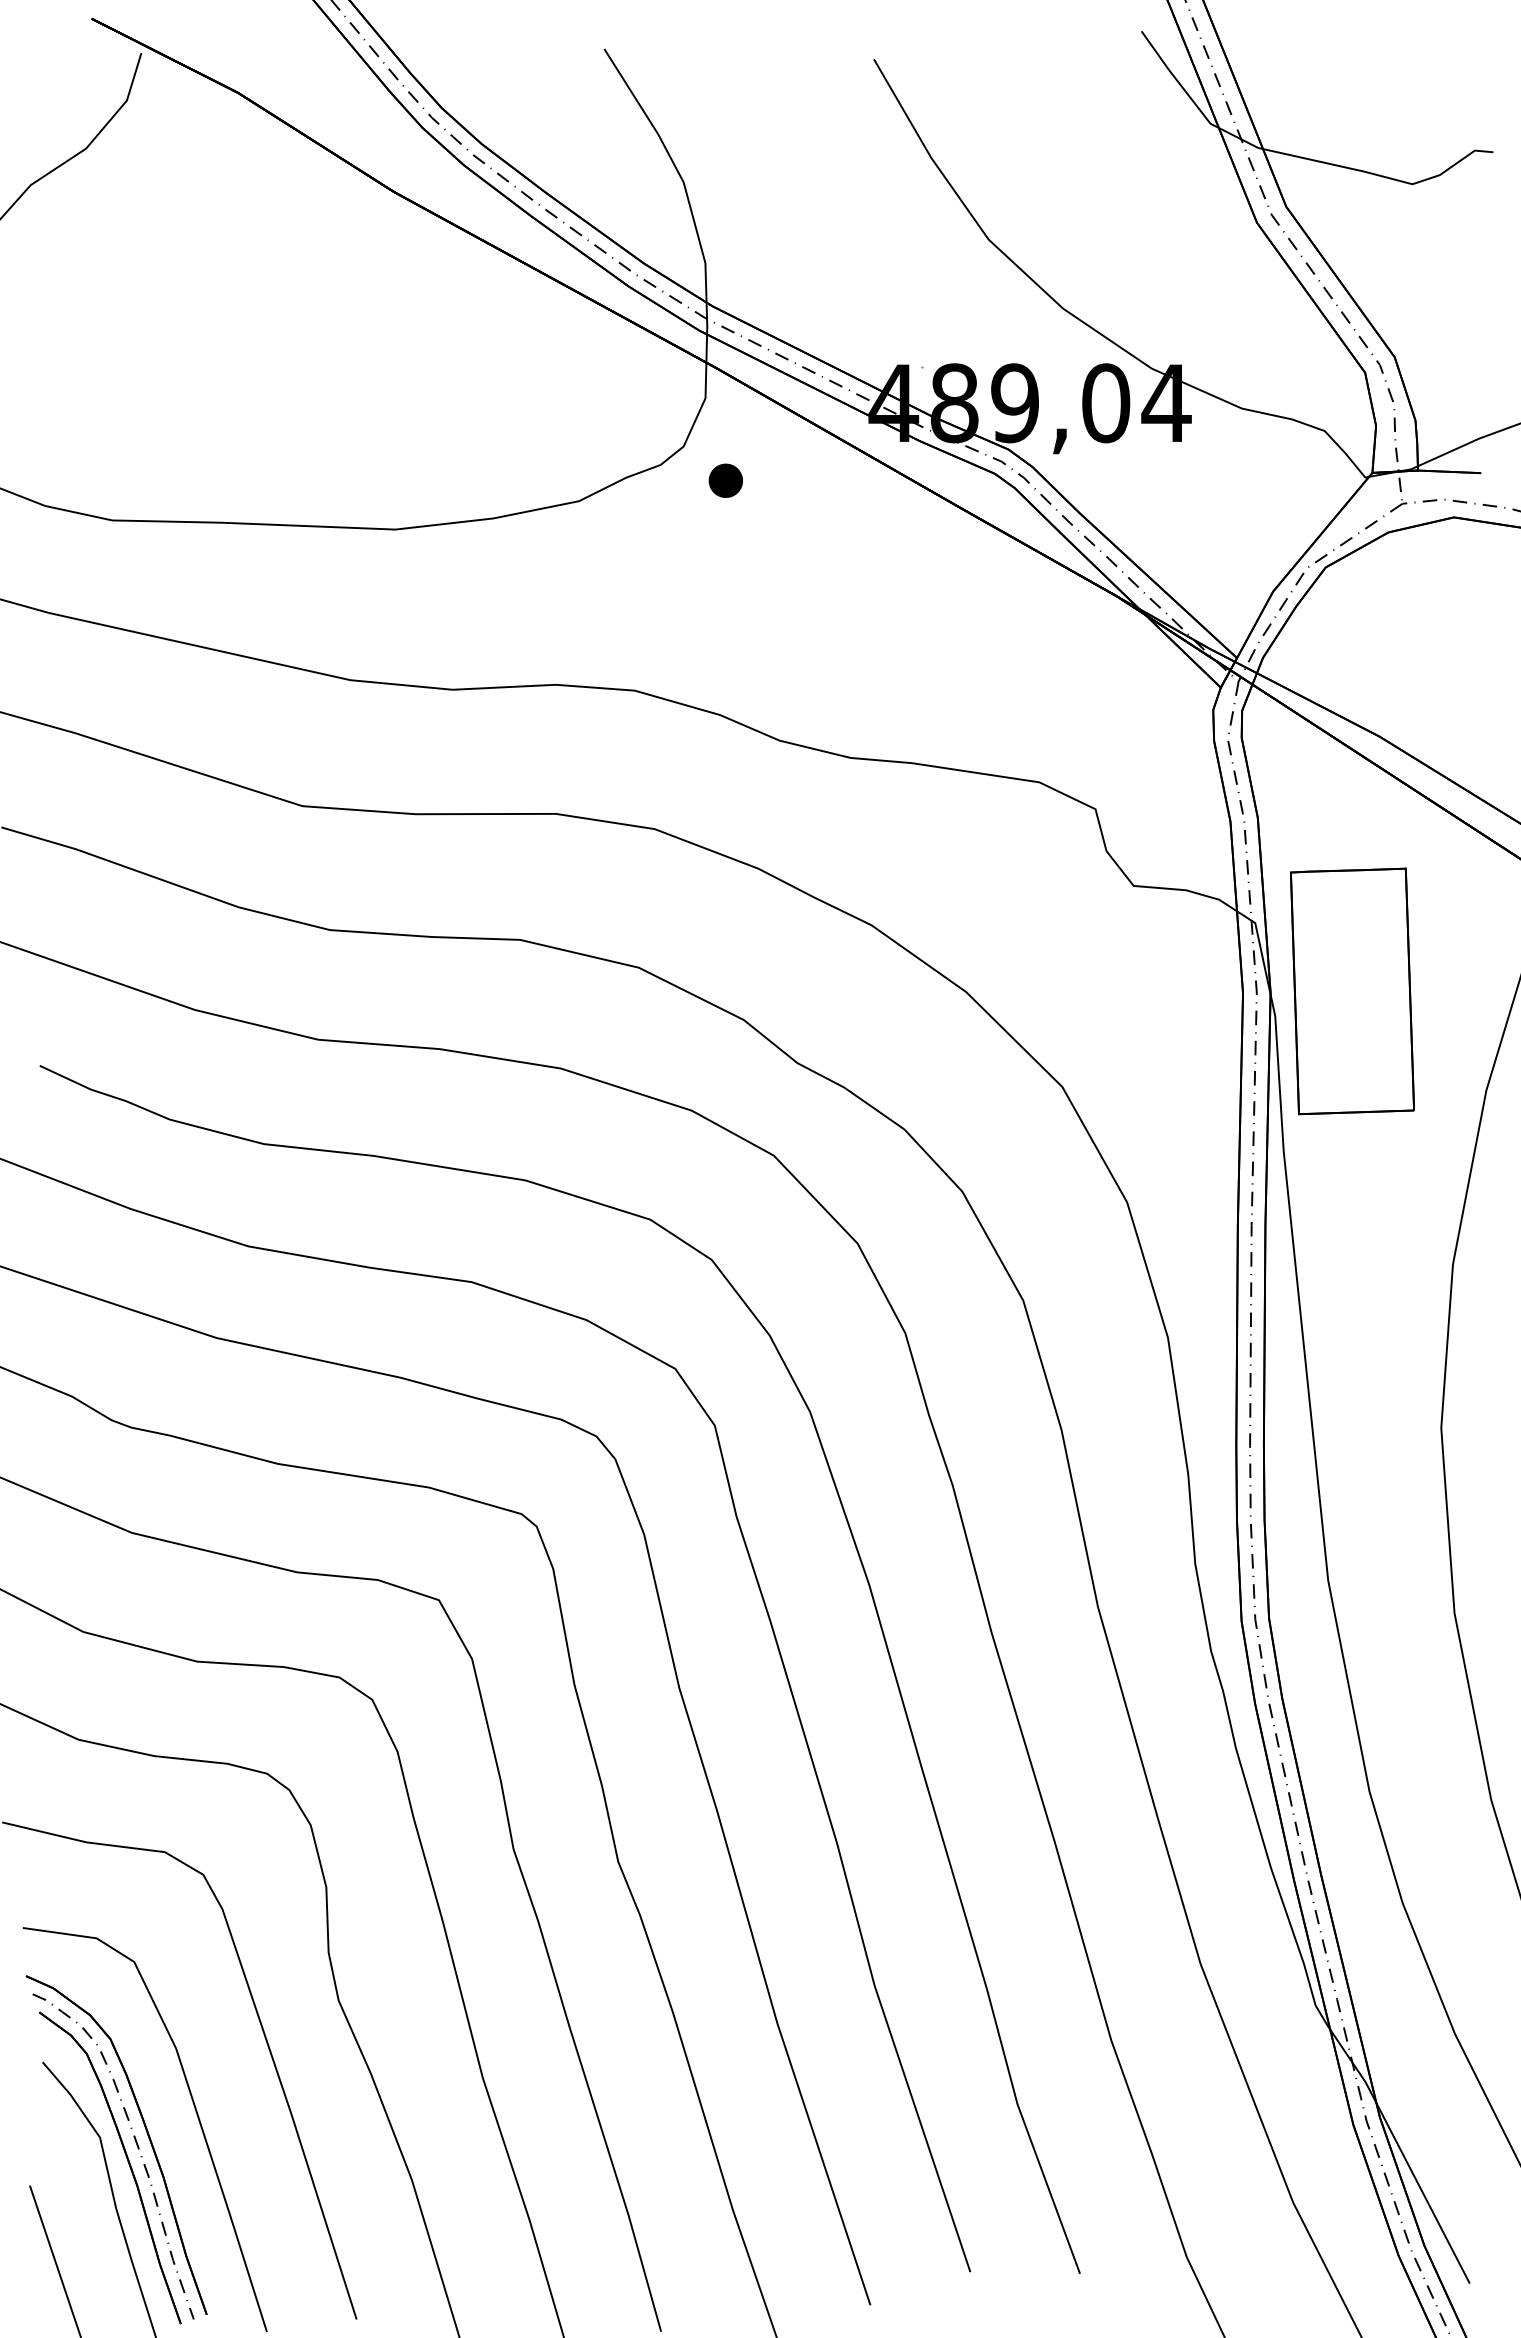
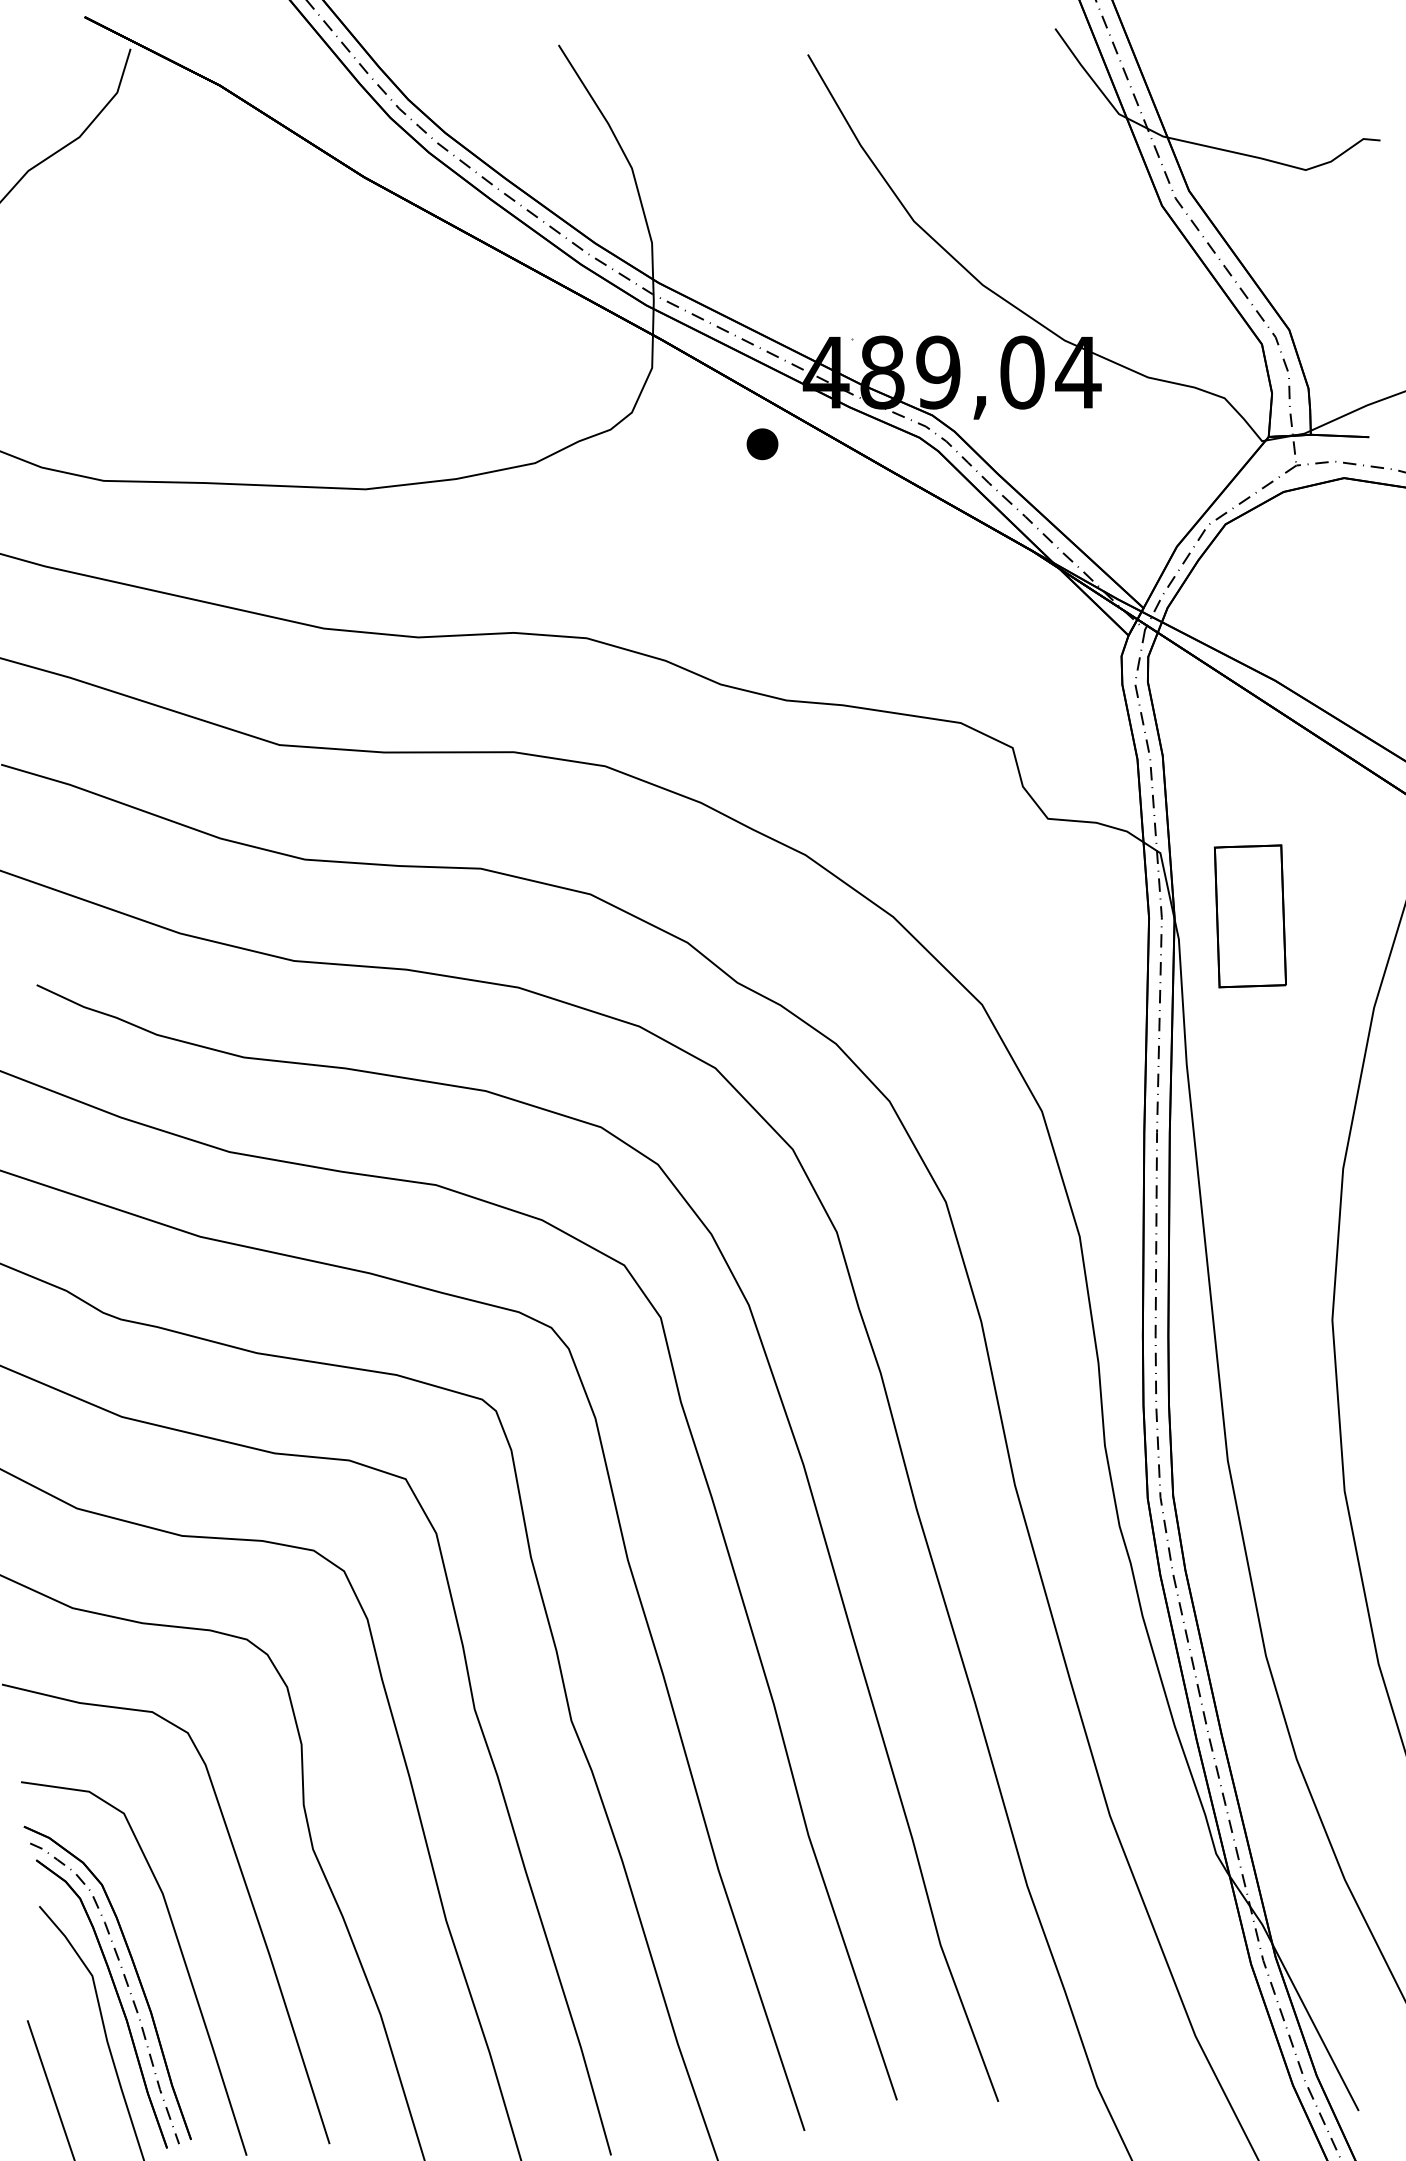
part: (725, 480) -> (762, 443), moved
part: (1352, 991) -> (1250, 916), size x0.62

